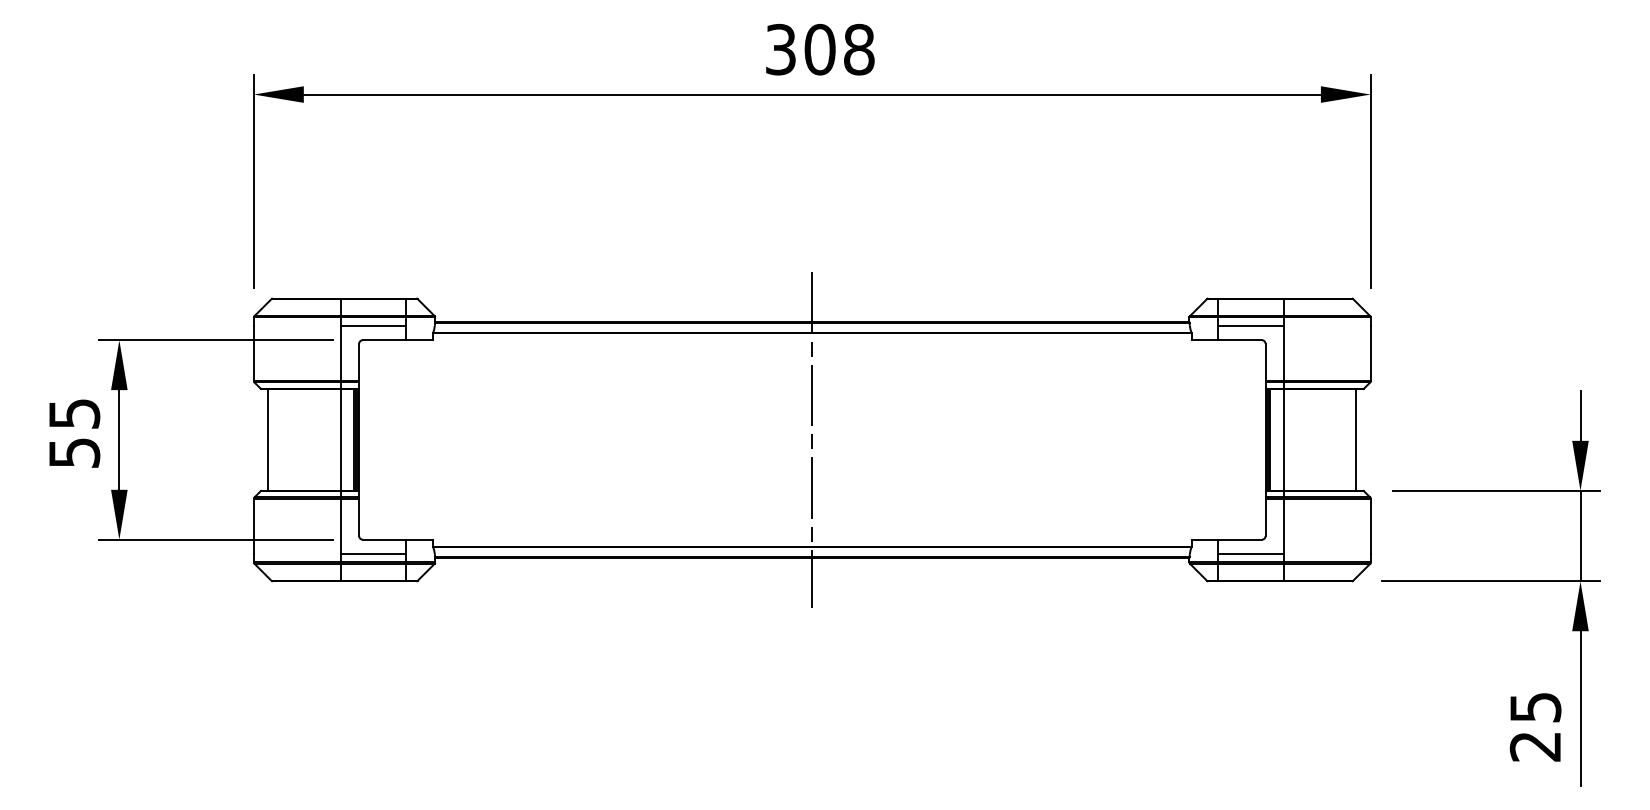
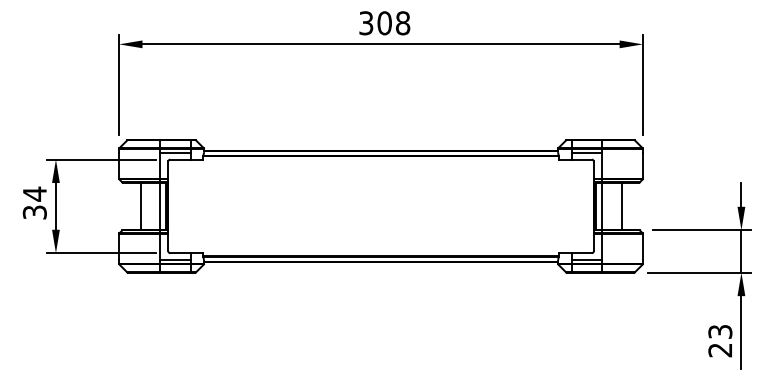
text: (73, 431) -> (34, 202), 55 -> 34
line: (267, 440) -> (140, 206), moved
line: (813, 440) -> (381, 206), removed
line: (1356, 440) -> (622, 206), moved
text: (1533, 706) -> (719, 331), 25 -> 23

